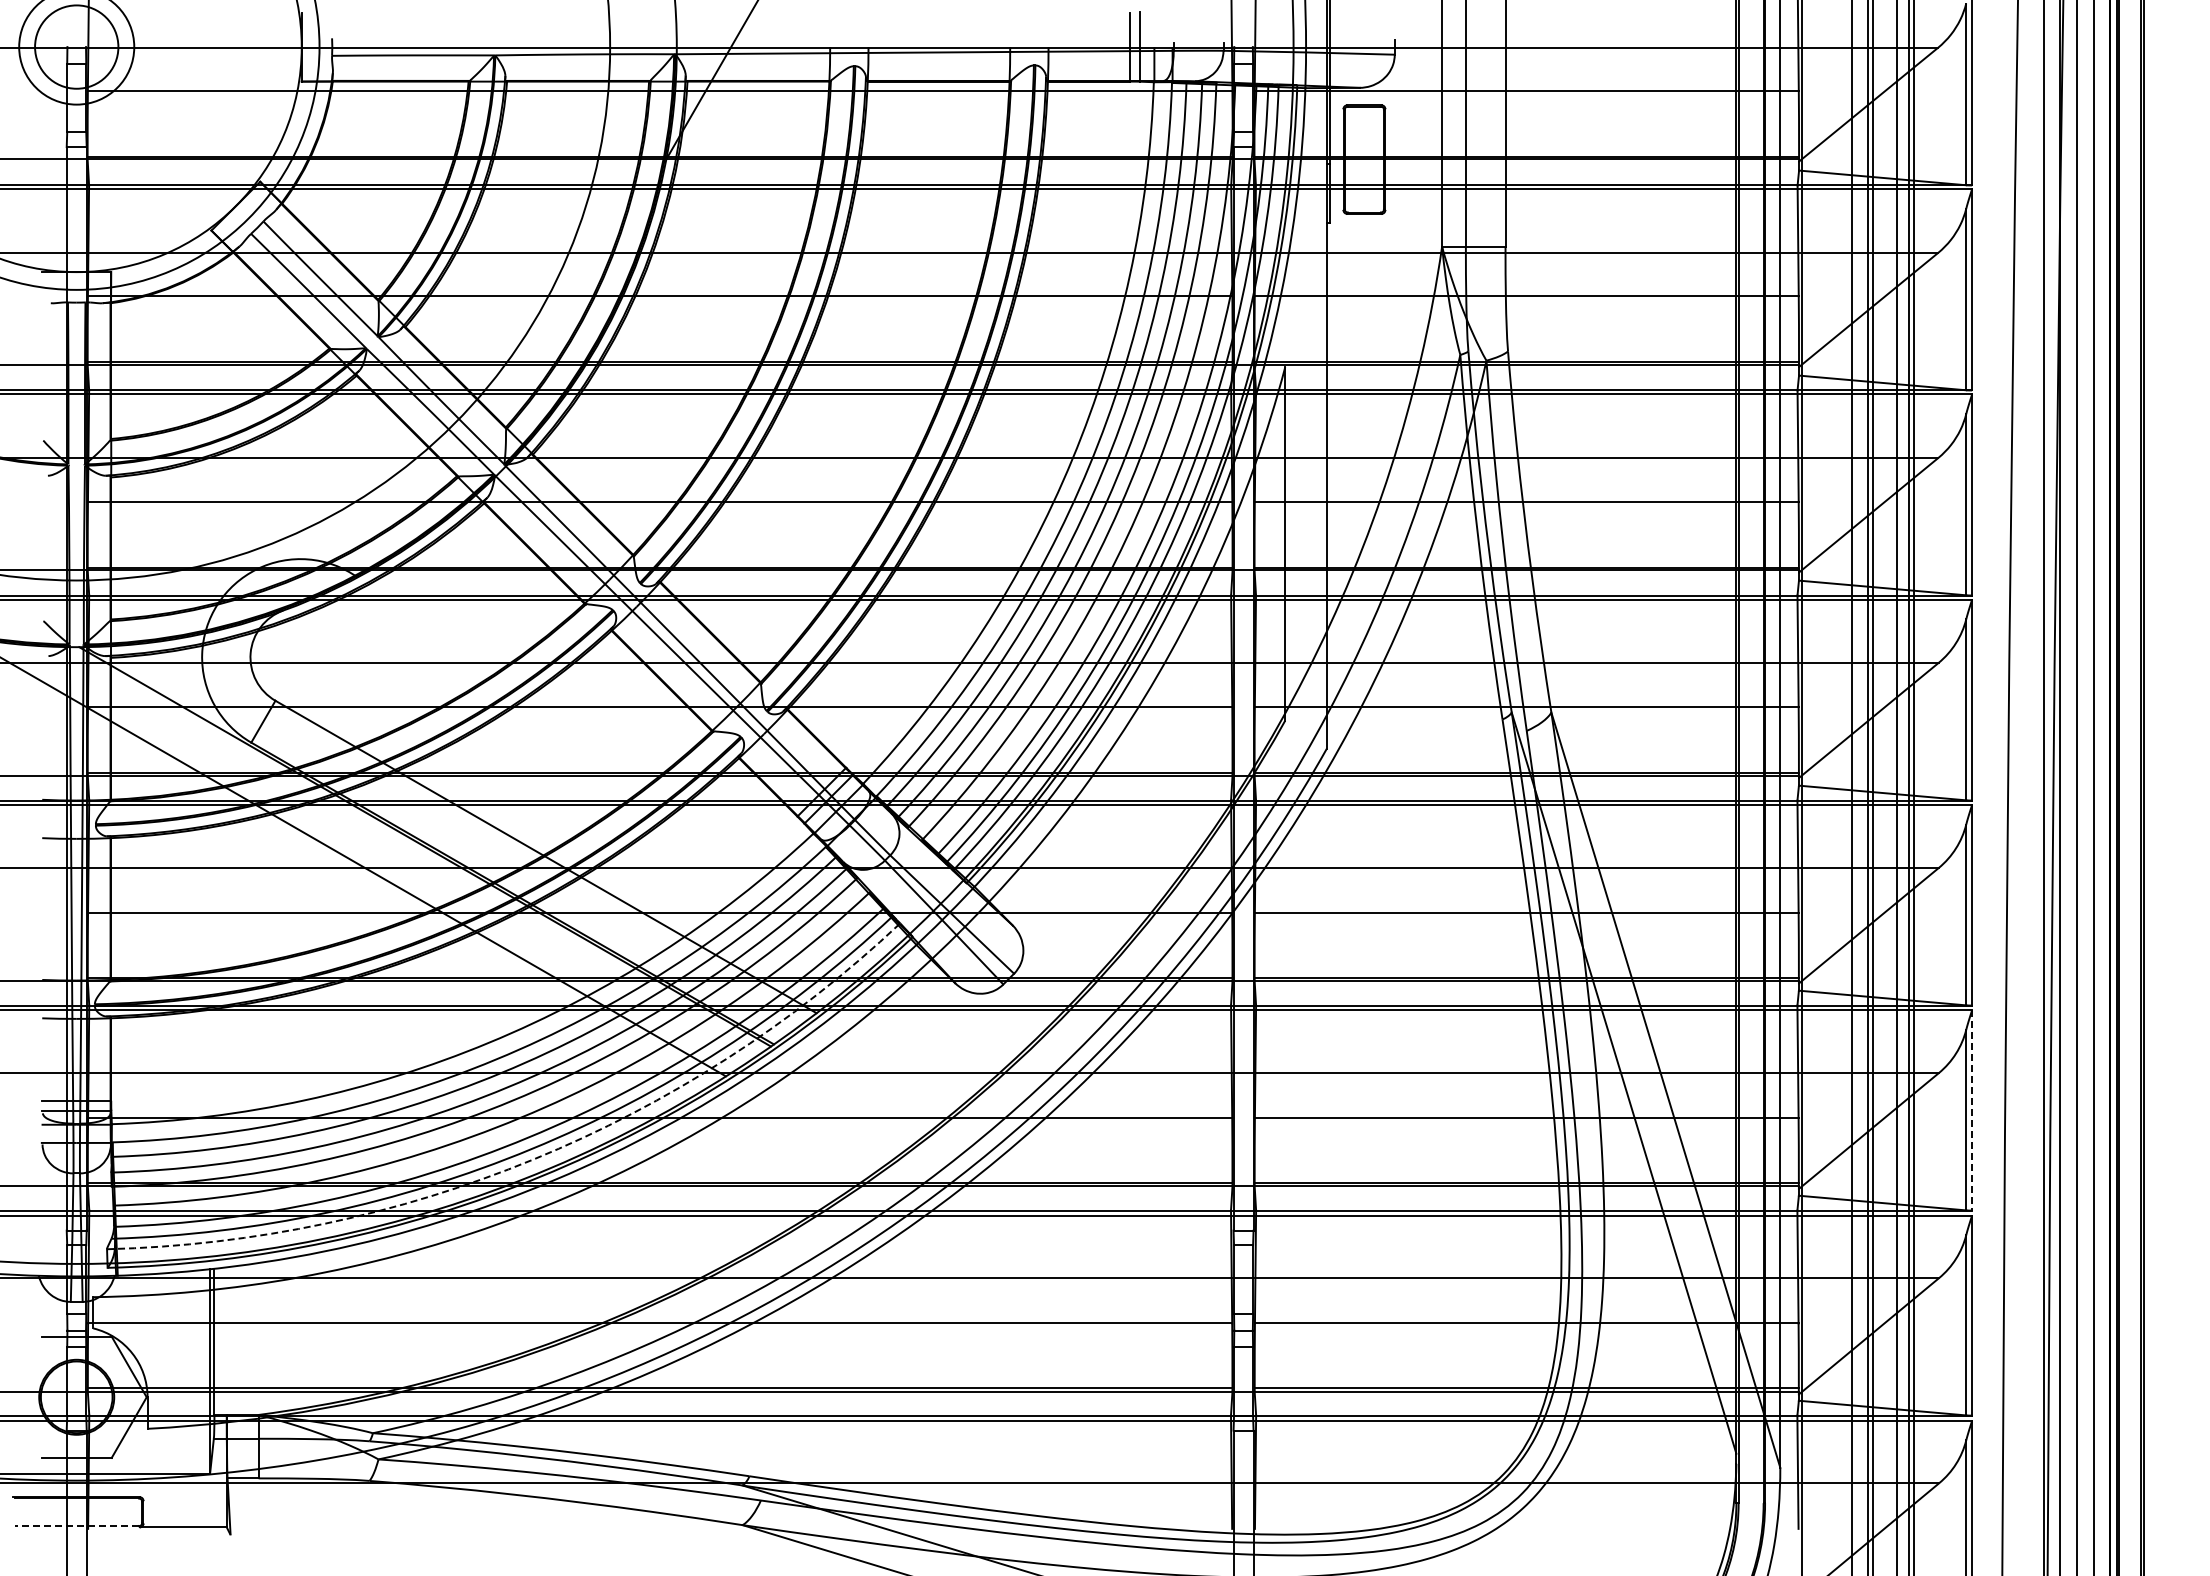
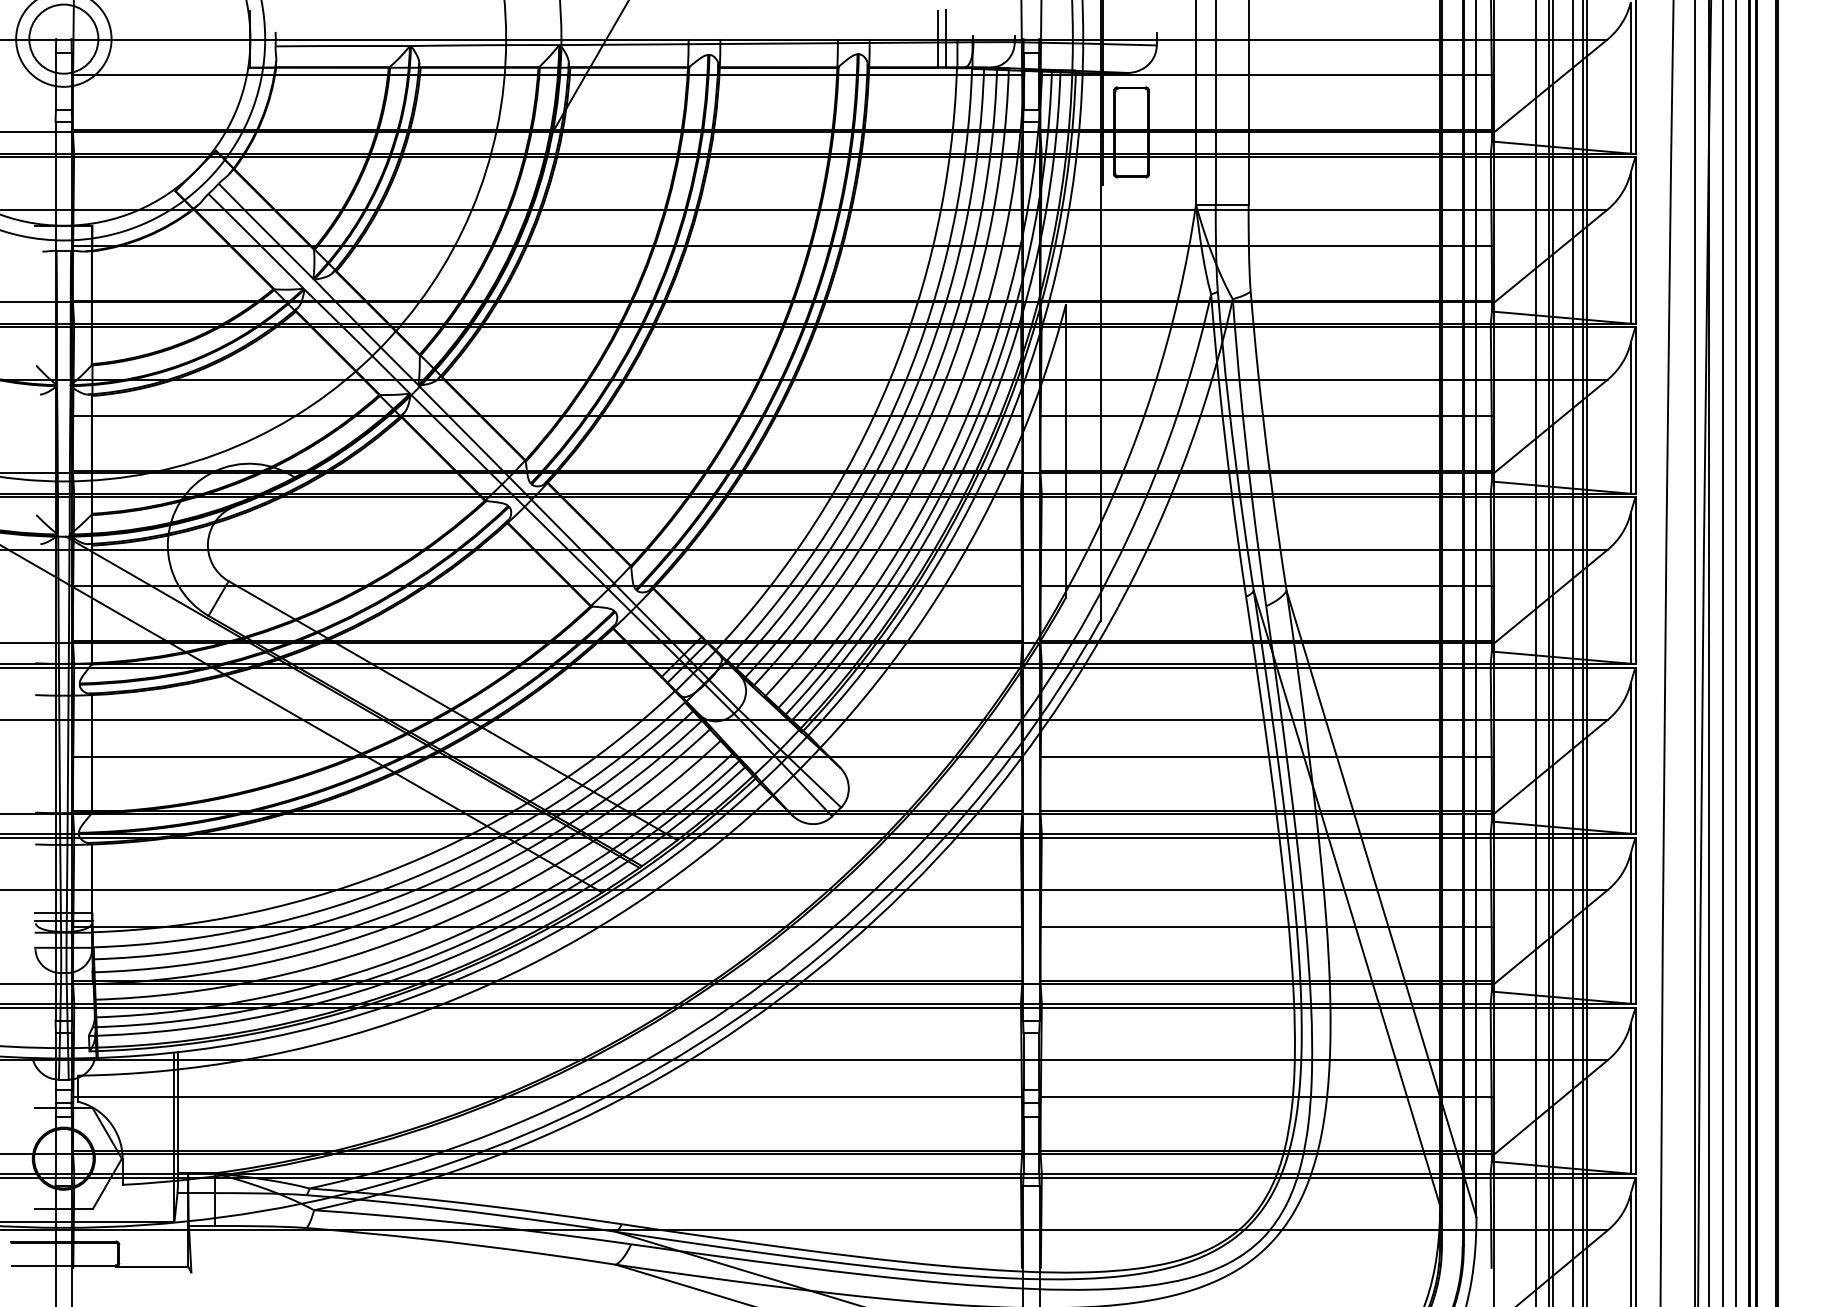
line: (1972, 1110) -> (1635, 920), dashed -> solid
arc: (533, 1159) -> (442, 961), dashed -> solid
line: (76, 1526) -> (63, 1265), dashed -> solid

